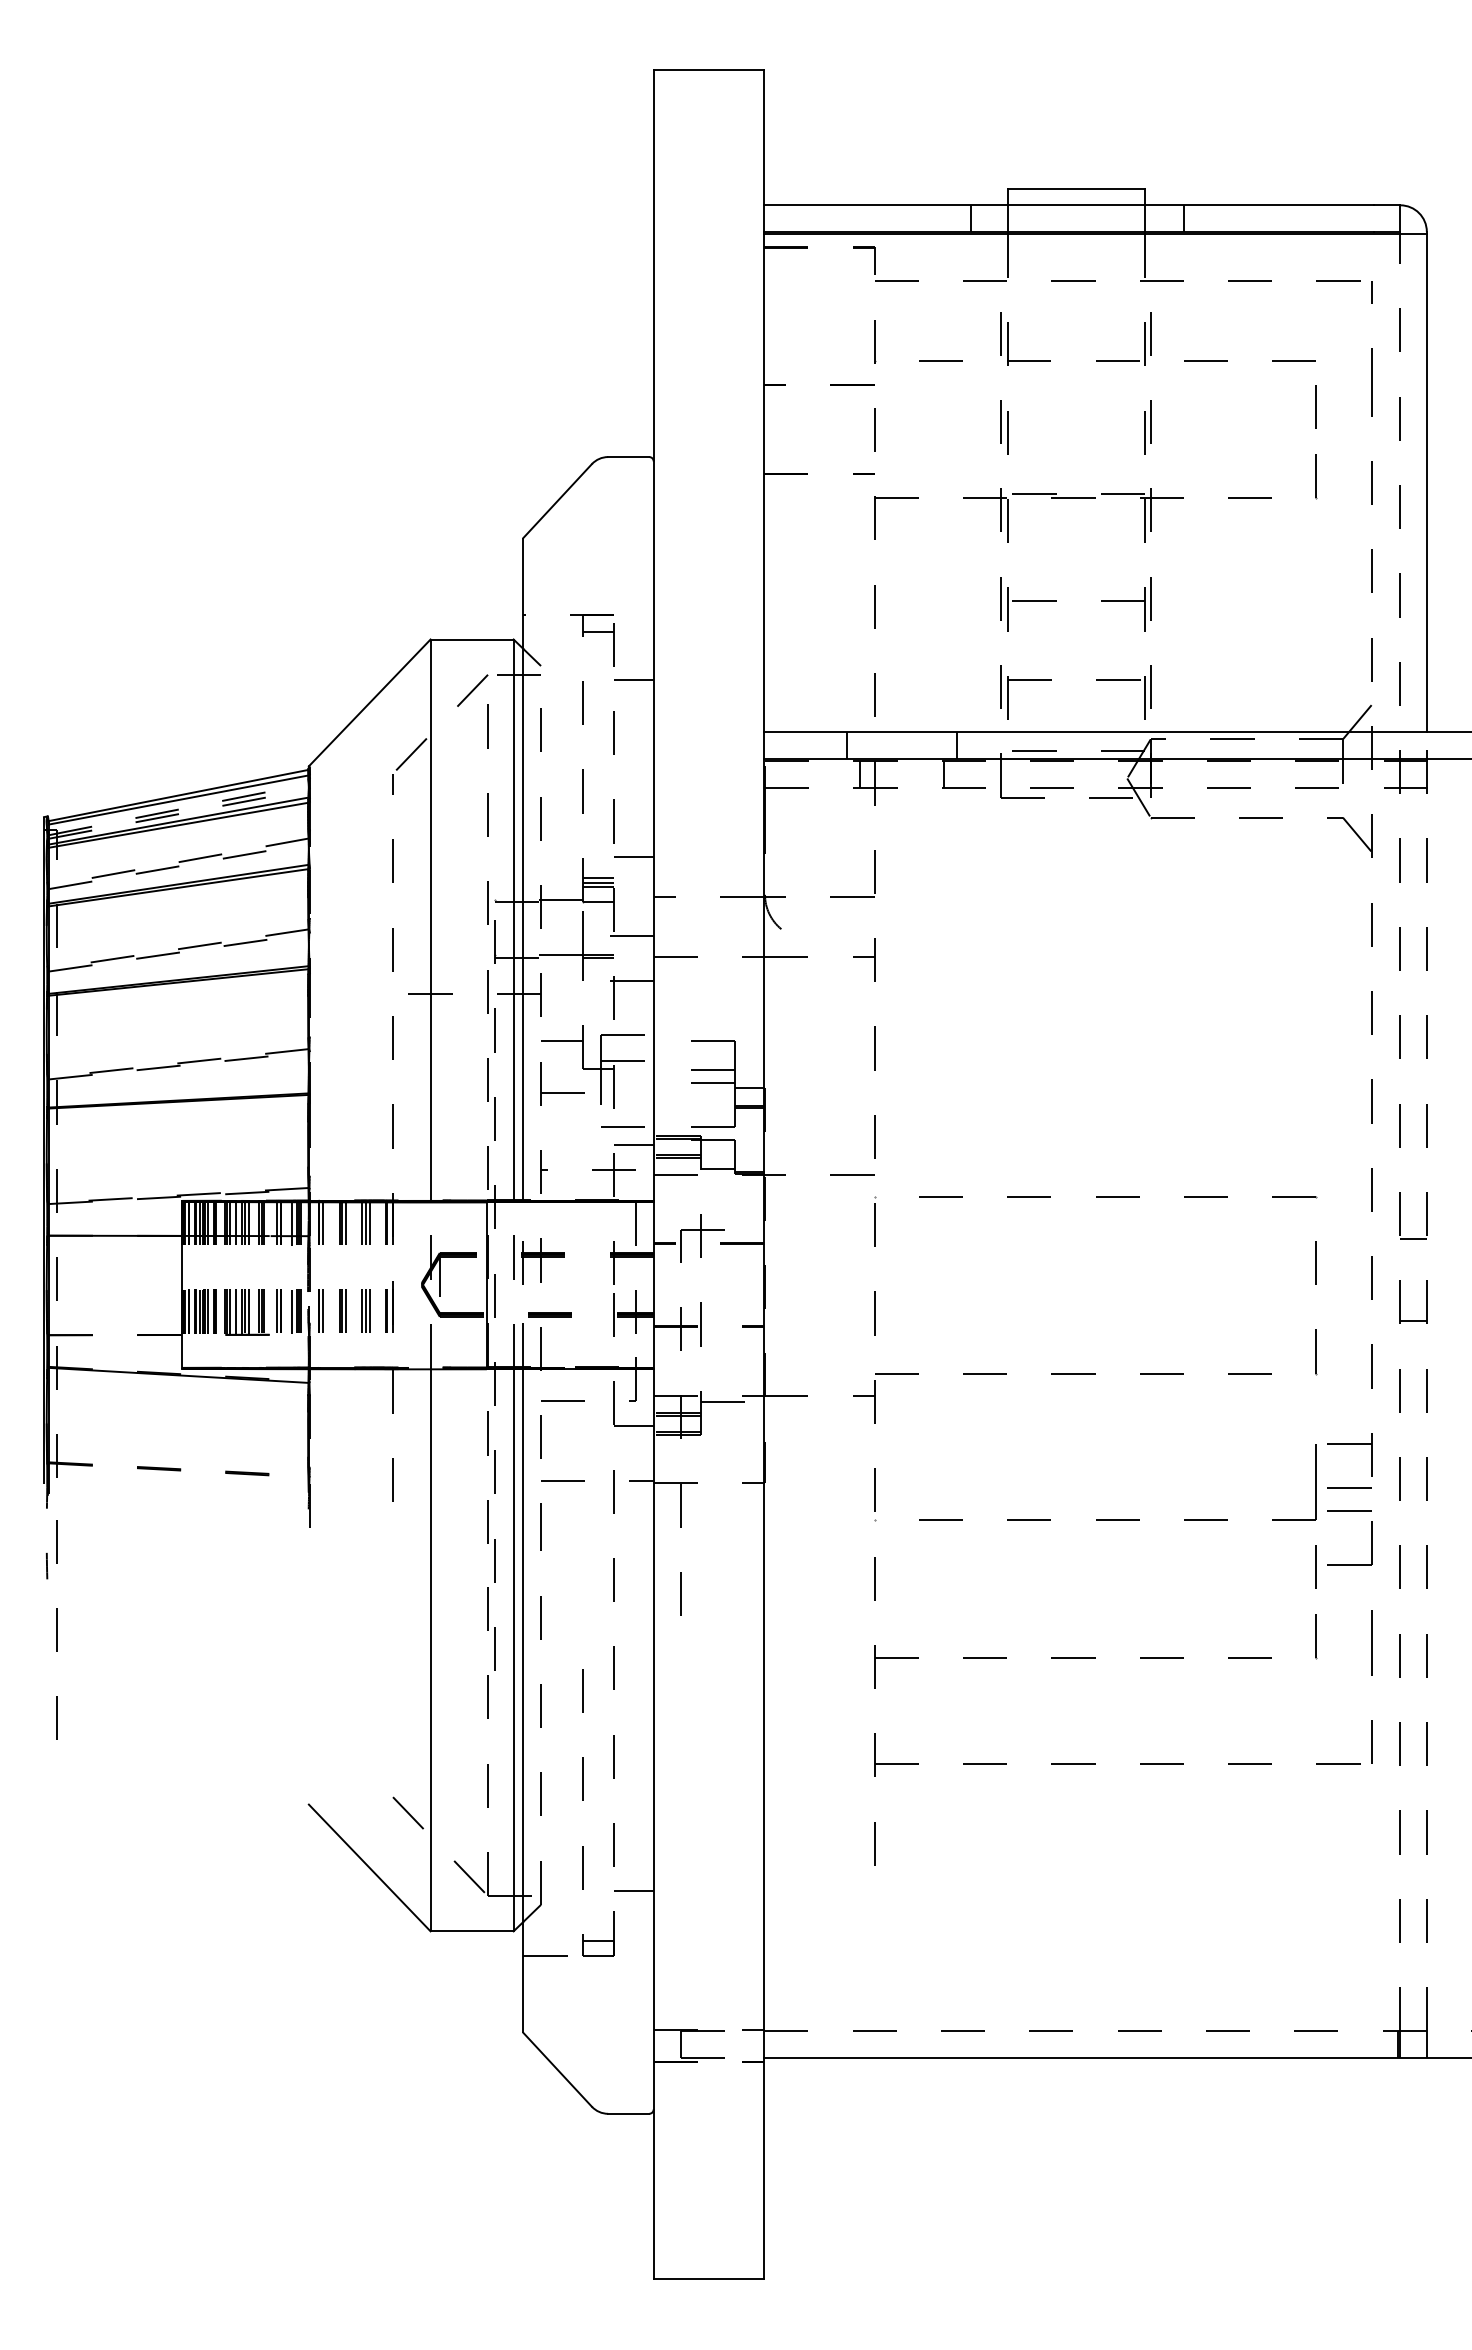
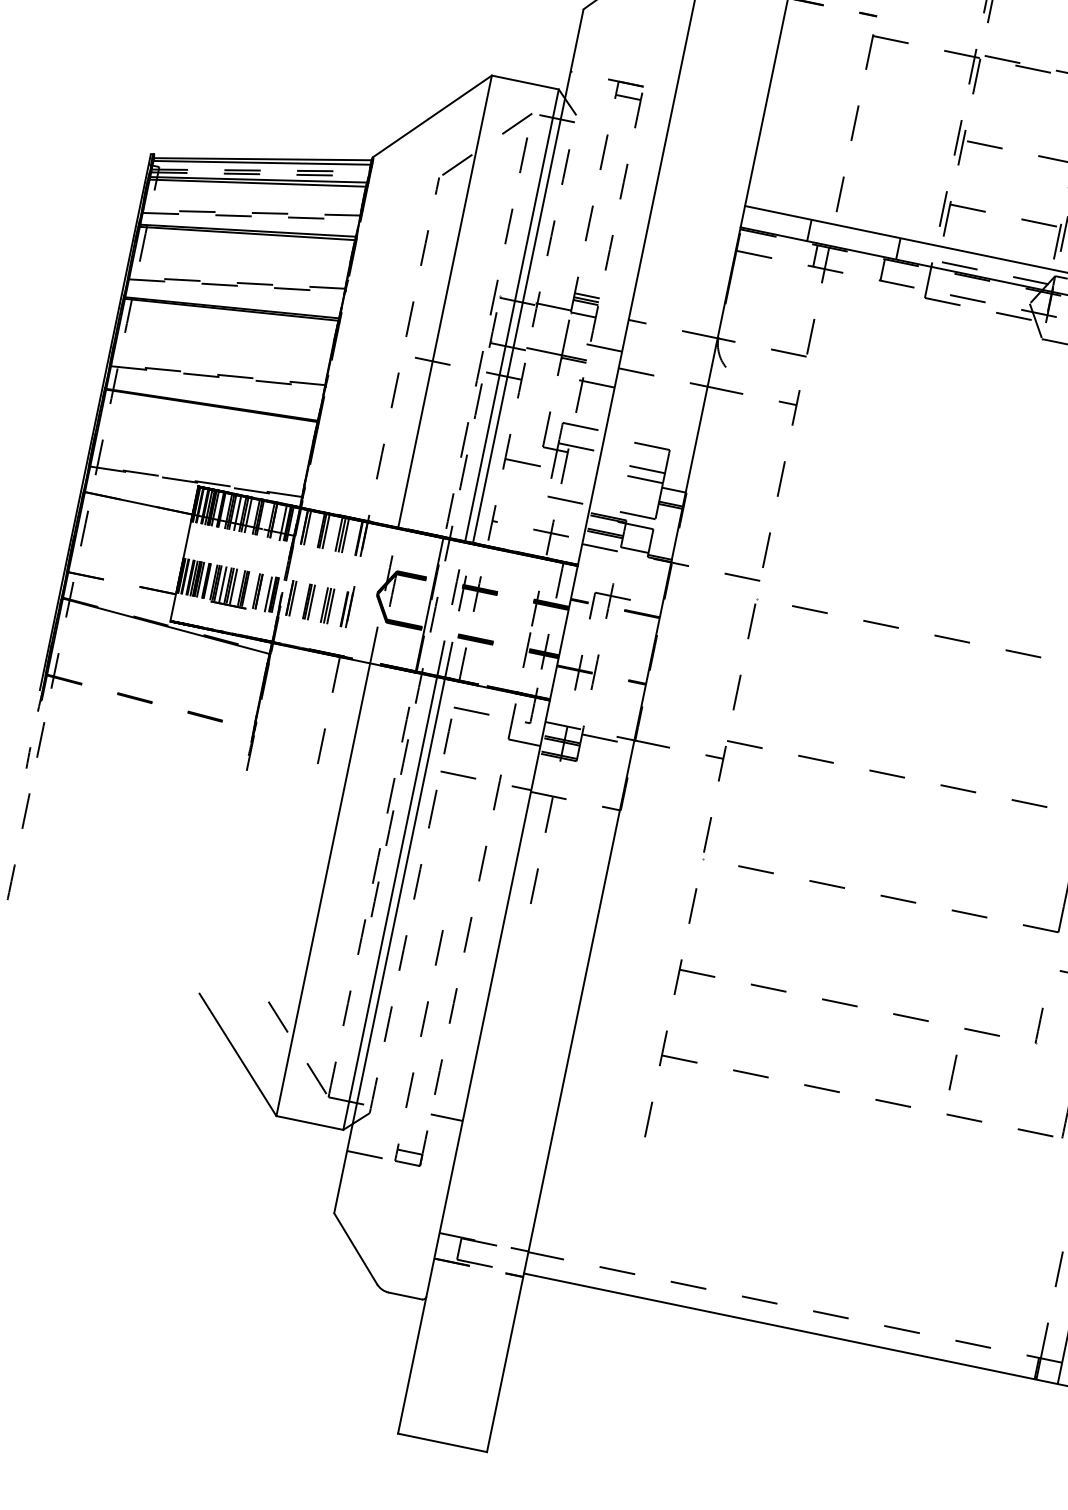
line: (633, 679) -> (648, 141), removed
line: (633, 857) -> (618, 285), removed
line: (562, 1041) -> (531, 421), removed
line: (633, 1145) -> (570, 516), removed
line: (1315, 1566) -> (952, 1072), moved

